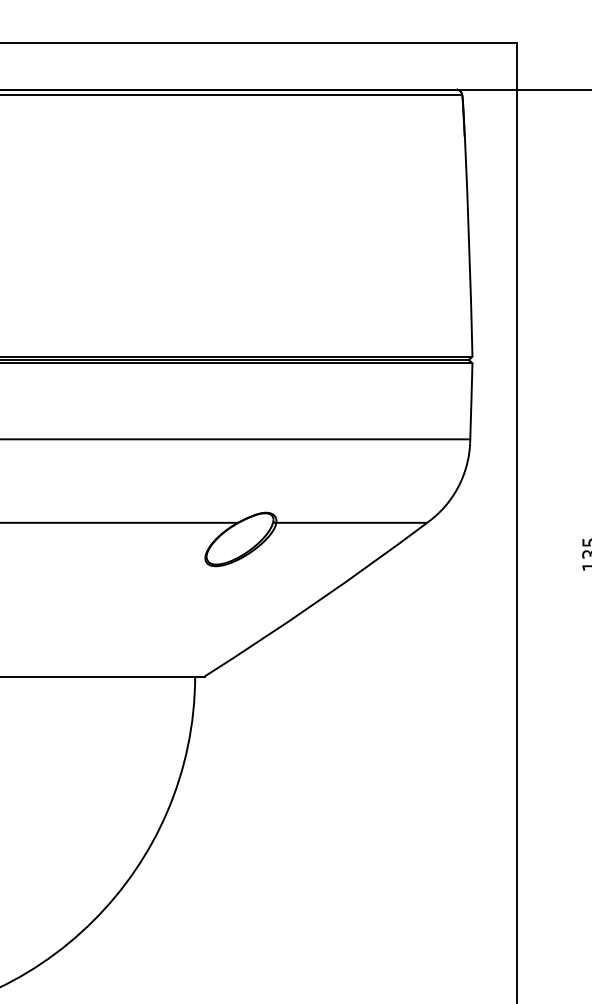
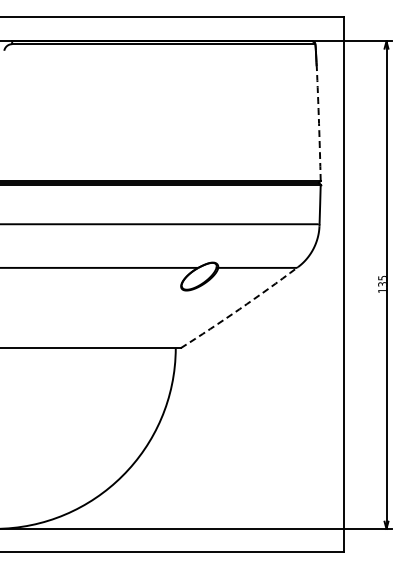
arc: (470, 246) -> (319, 123), solid -> dashed
arc: (317, 602) -> (239, 309), solid -> dashed

